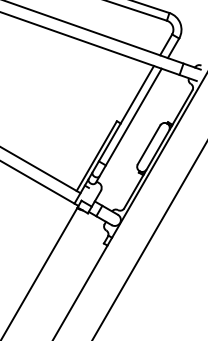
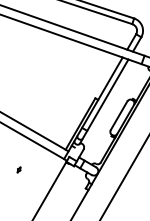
part: (13, 218) -> (19, 170), added

